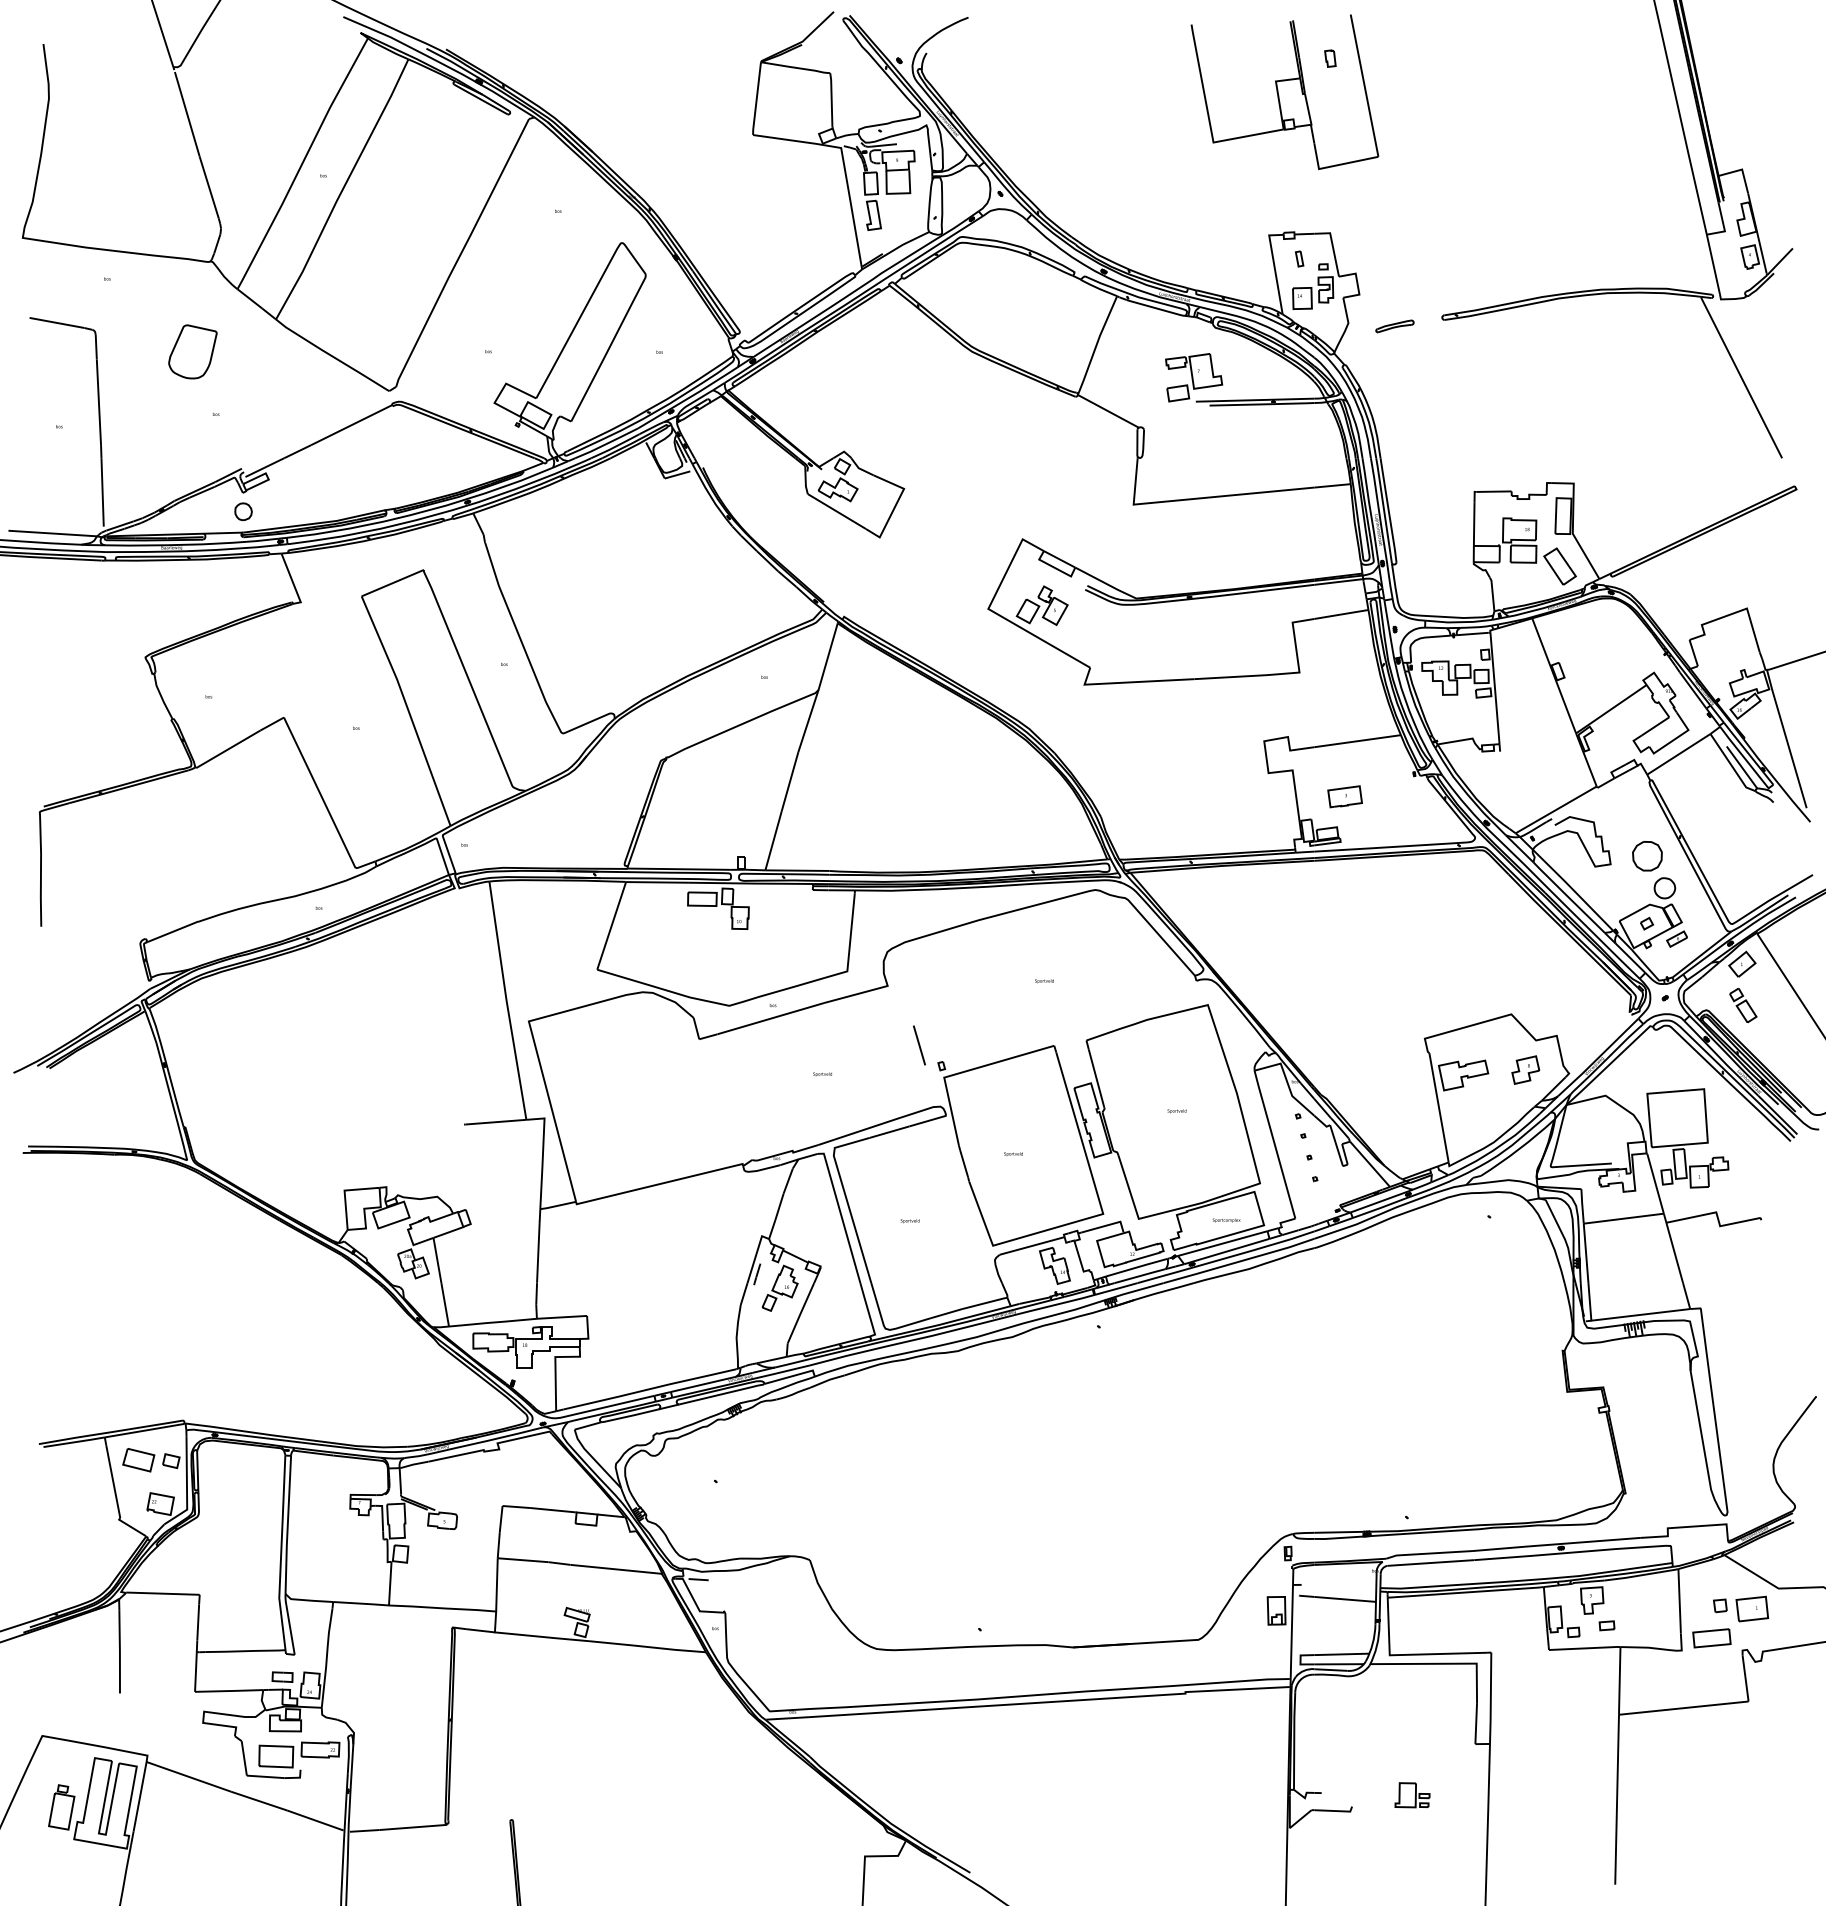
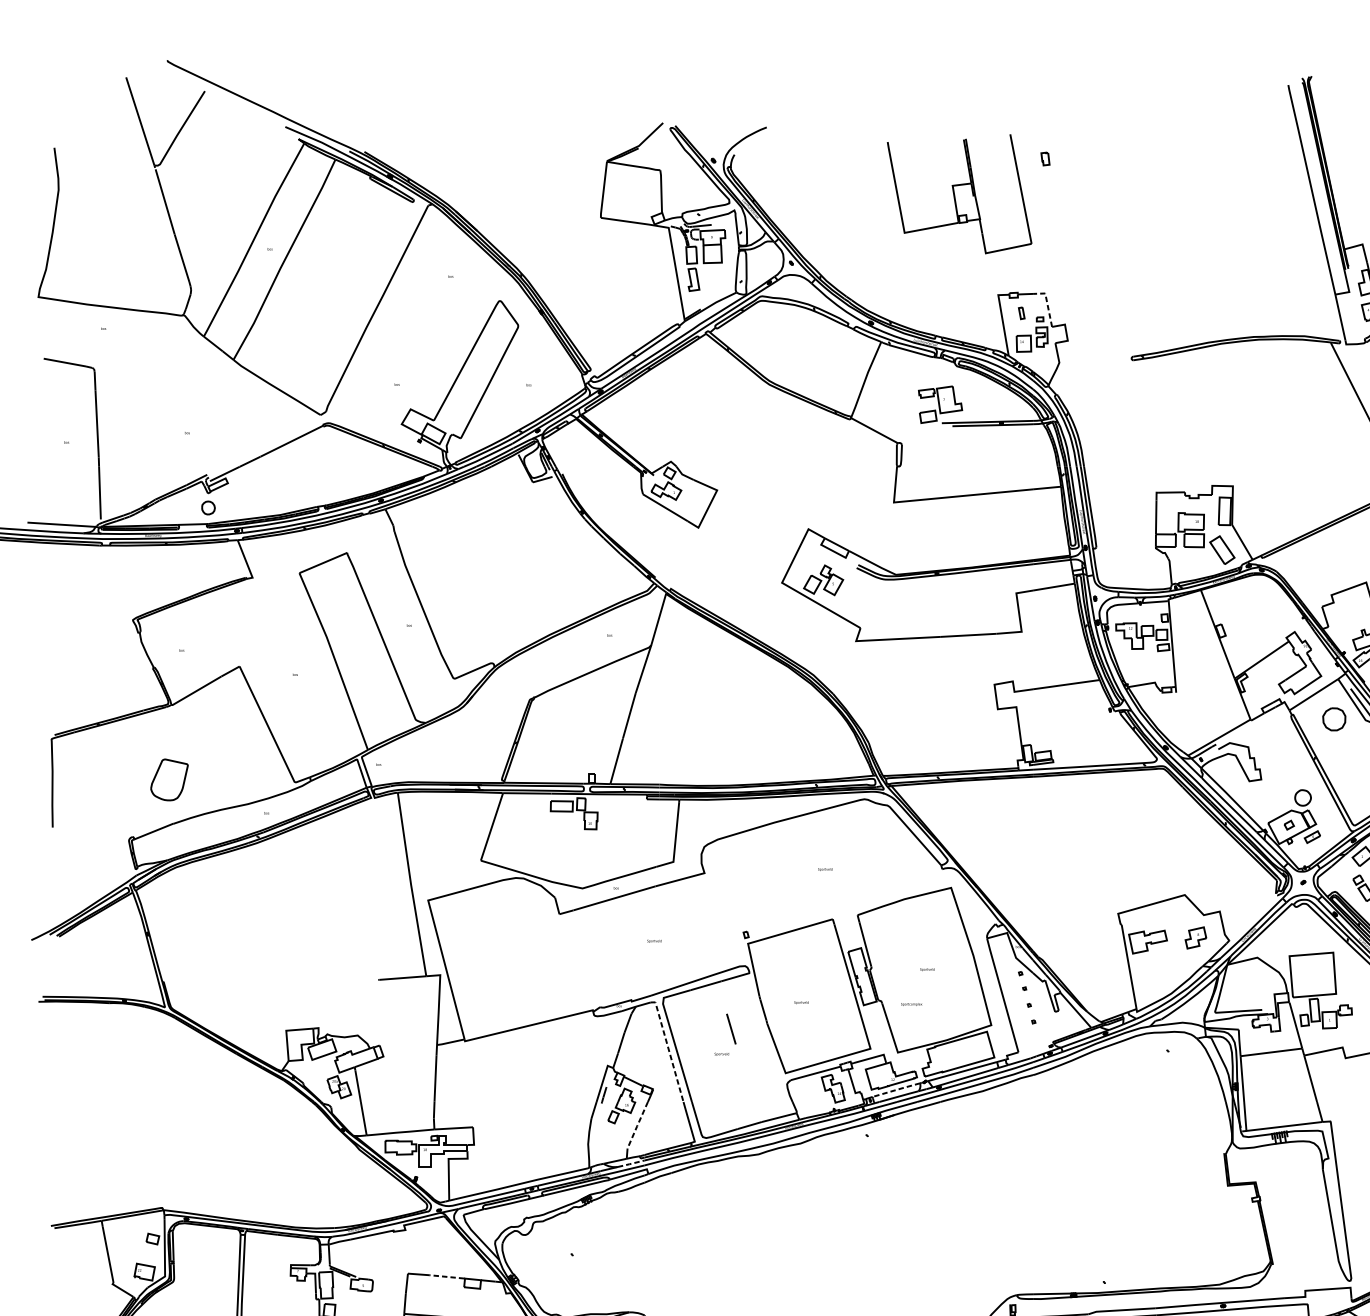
part: (1284, 91) -> (959, 193), moved
line: (1332, 246) -> (1047, 303), solid -> dashed
part: (1394, 326) -> (1094, 365), removed
part: (192, 351) -> (169, 779), moved
part: (1344, 796) -> (1056, 727), removed
part: (1647, 856) -> (1334, 719), moved
line: (919, 1045) -> (731, 1029), moved
line: (841, 1215) -> (668, 1049), solid -> dashed
text: (1226, 1220) -> (911, 1004), moved
line: (1136, 1267) -> (896, 1089), solid -> dashed
line: (800, 1313) -> (637, 1125), solid -> dashed
line: (792, 1363) -> (631, 1163), solid -> dashed
part: (138, 1460) -> (127, 1238), removed
line: (552, 1510) -> (446, 1277), solid -> dashed

